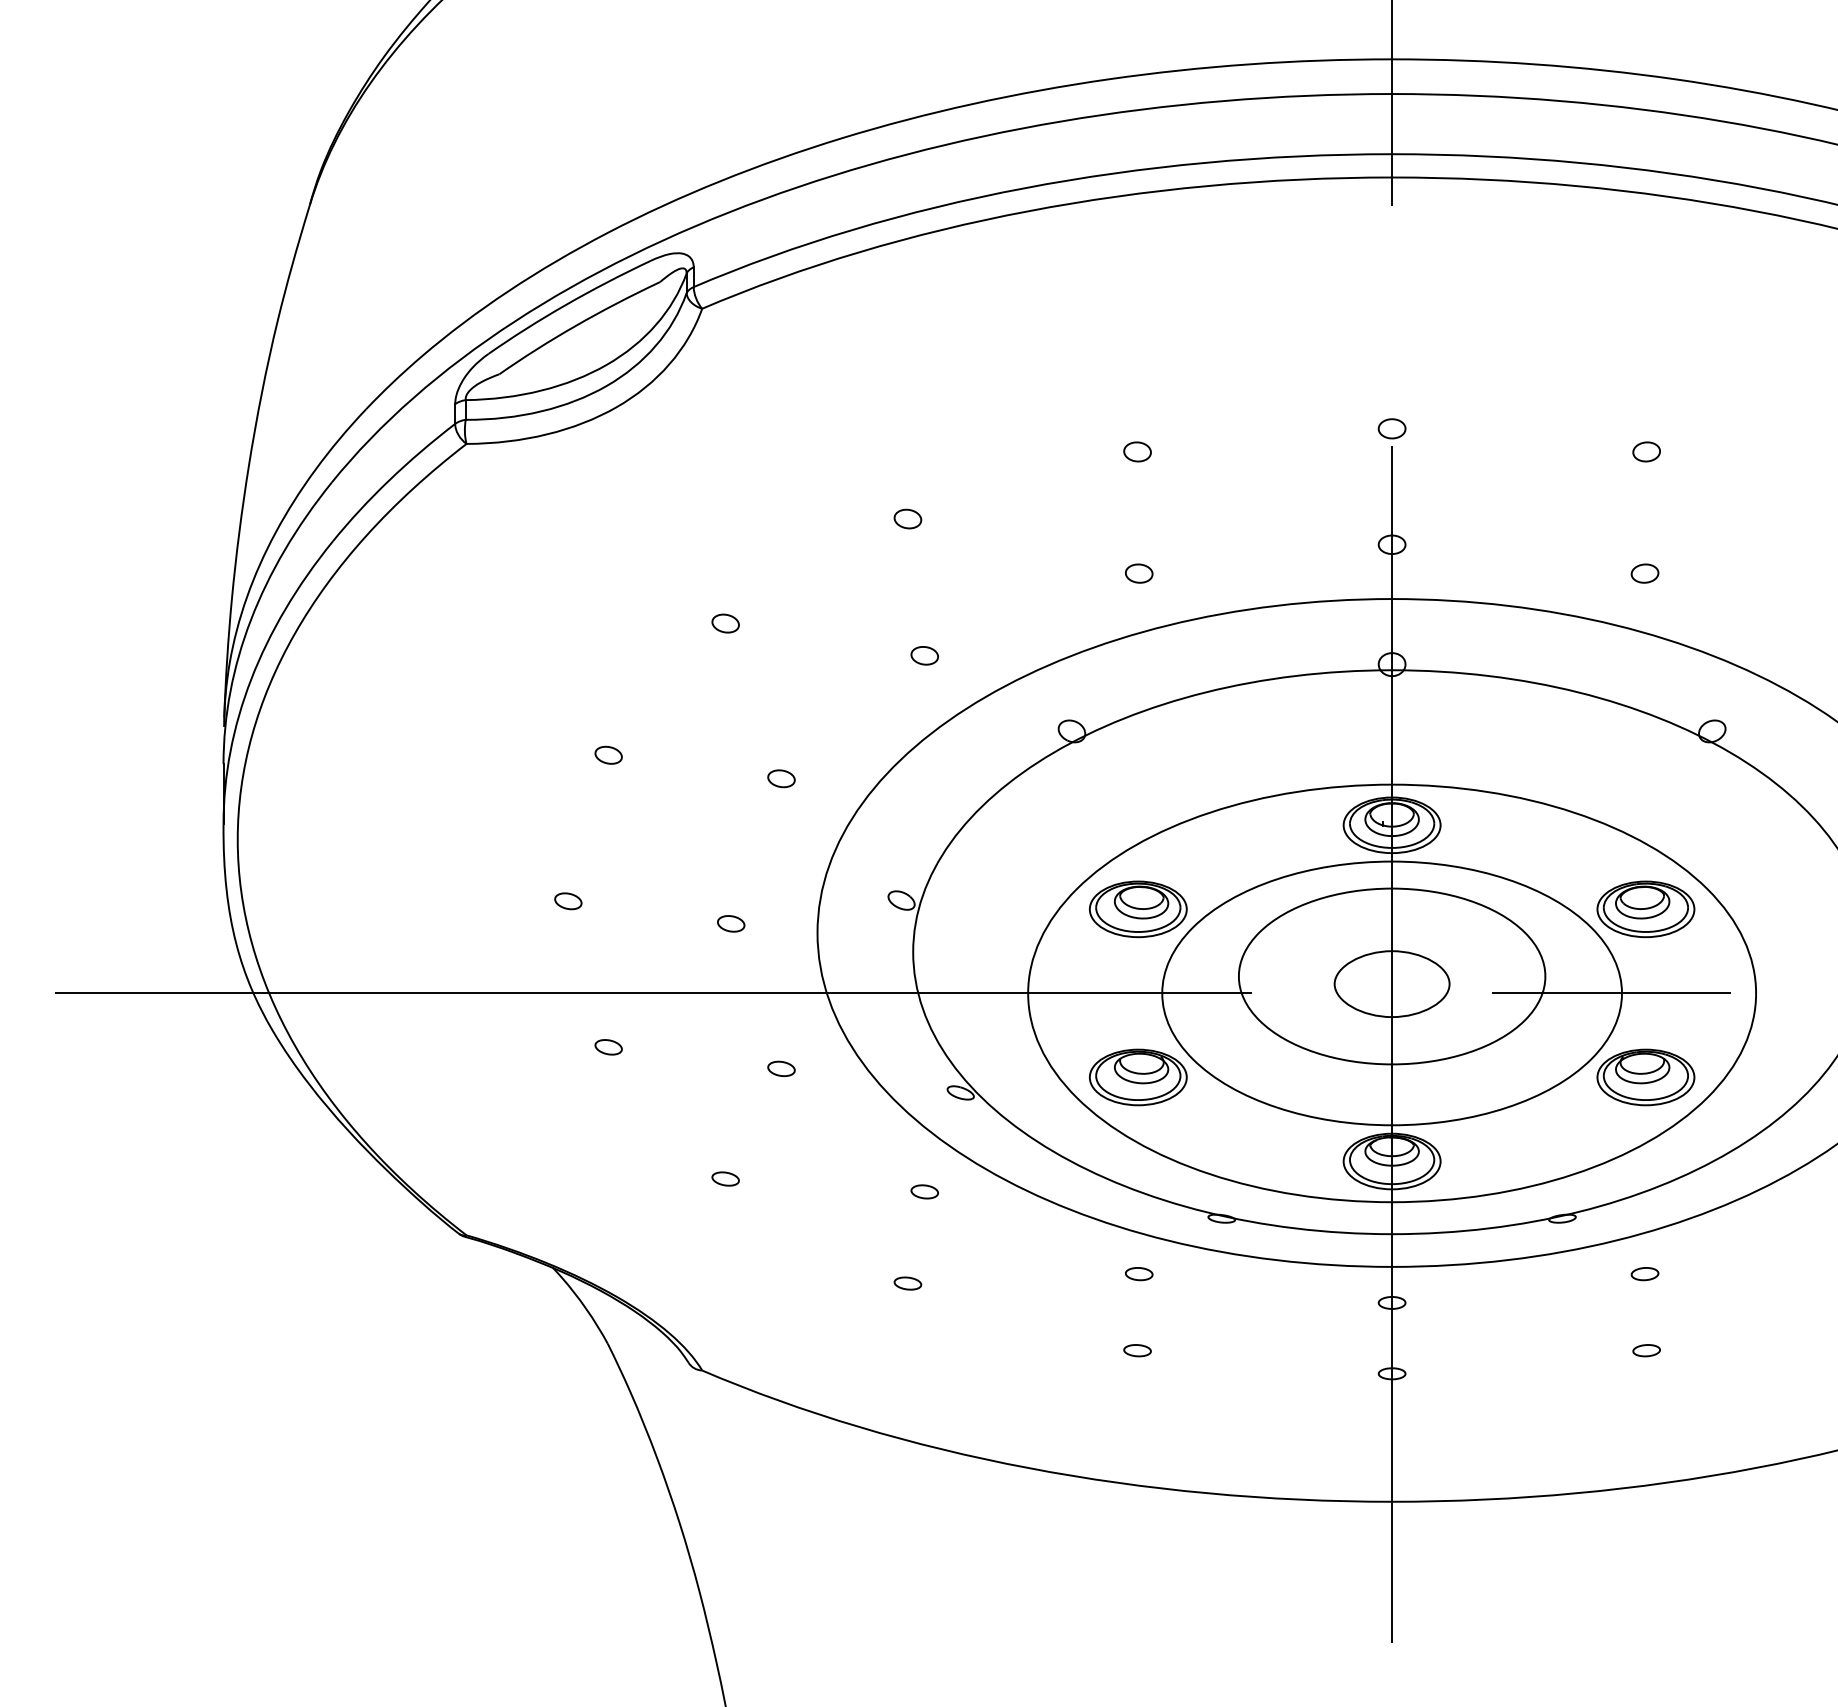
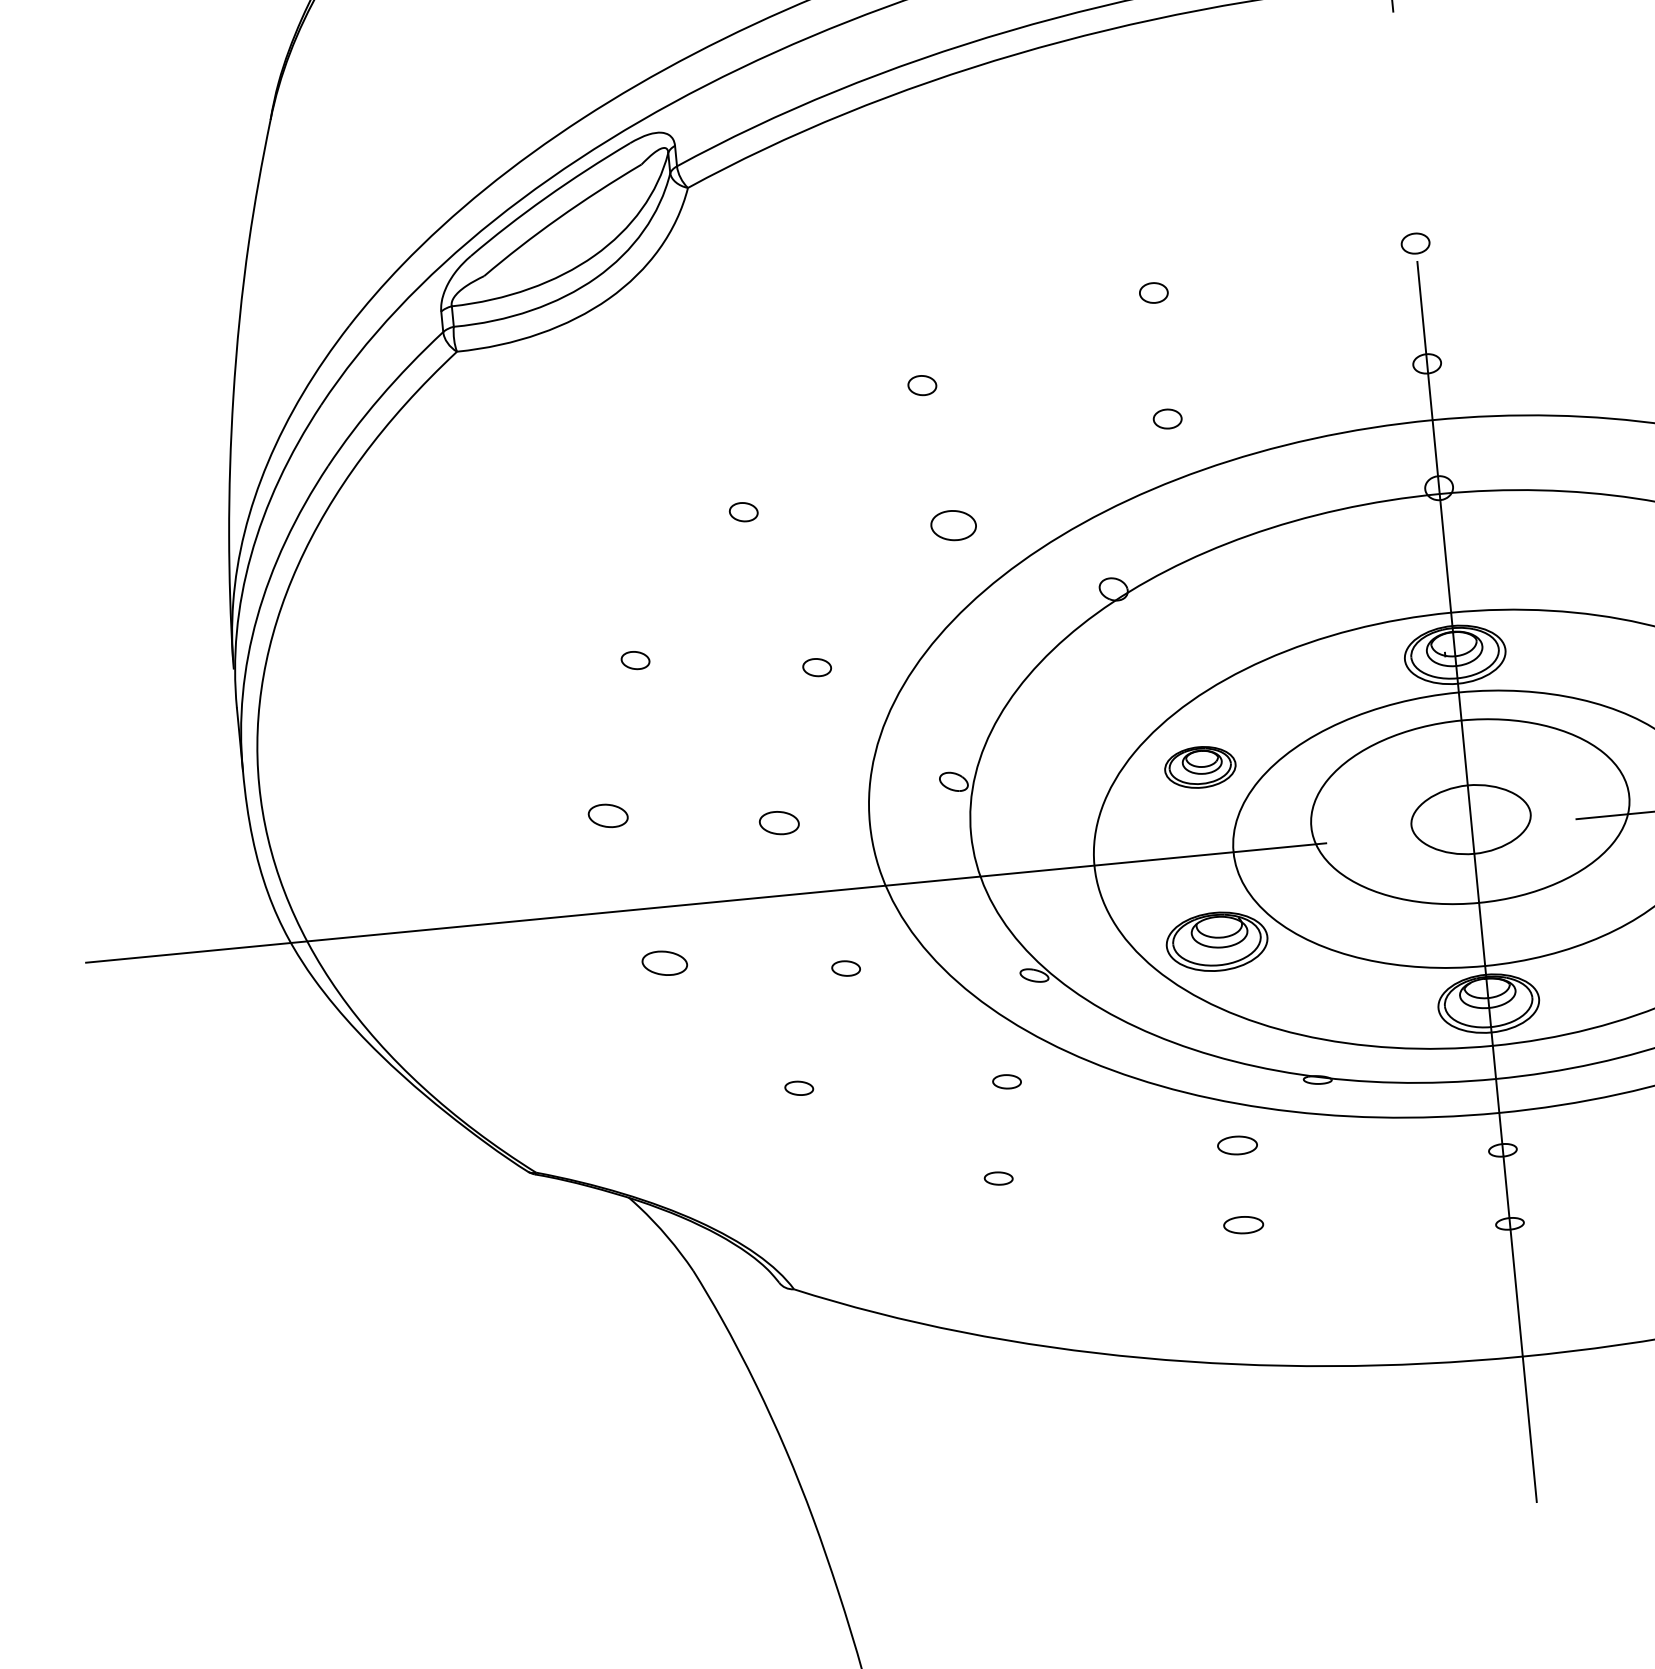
part: (924, 655) -> (953, 525), size x1.6
part: (568, 901) -> (608, 816), size x1.4
part: (1138, 909) -> (1200, 767), size x0.7
part: (731, 923) -> (779, 822), size x1.4
part: (608, 1047) -> (664, 963), size x1.6
part: (1139, 1274) -> (1238, 1146), size x1.4
part: (1137, 1350) -> (1243, 1225), size x1.4

